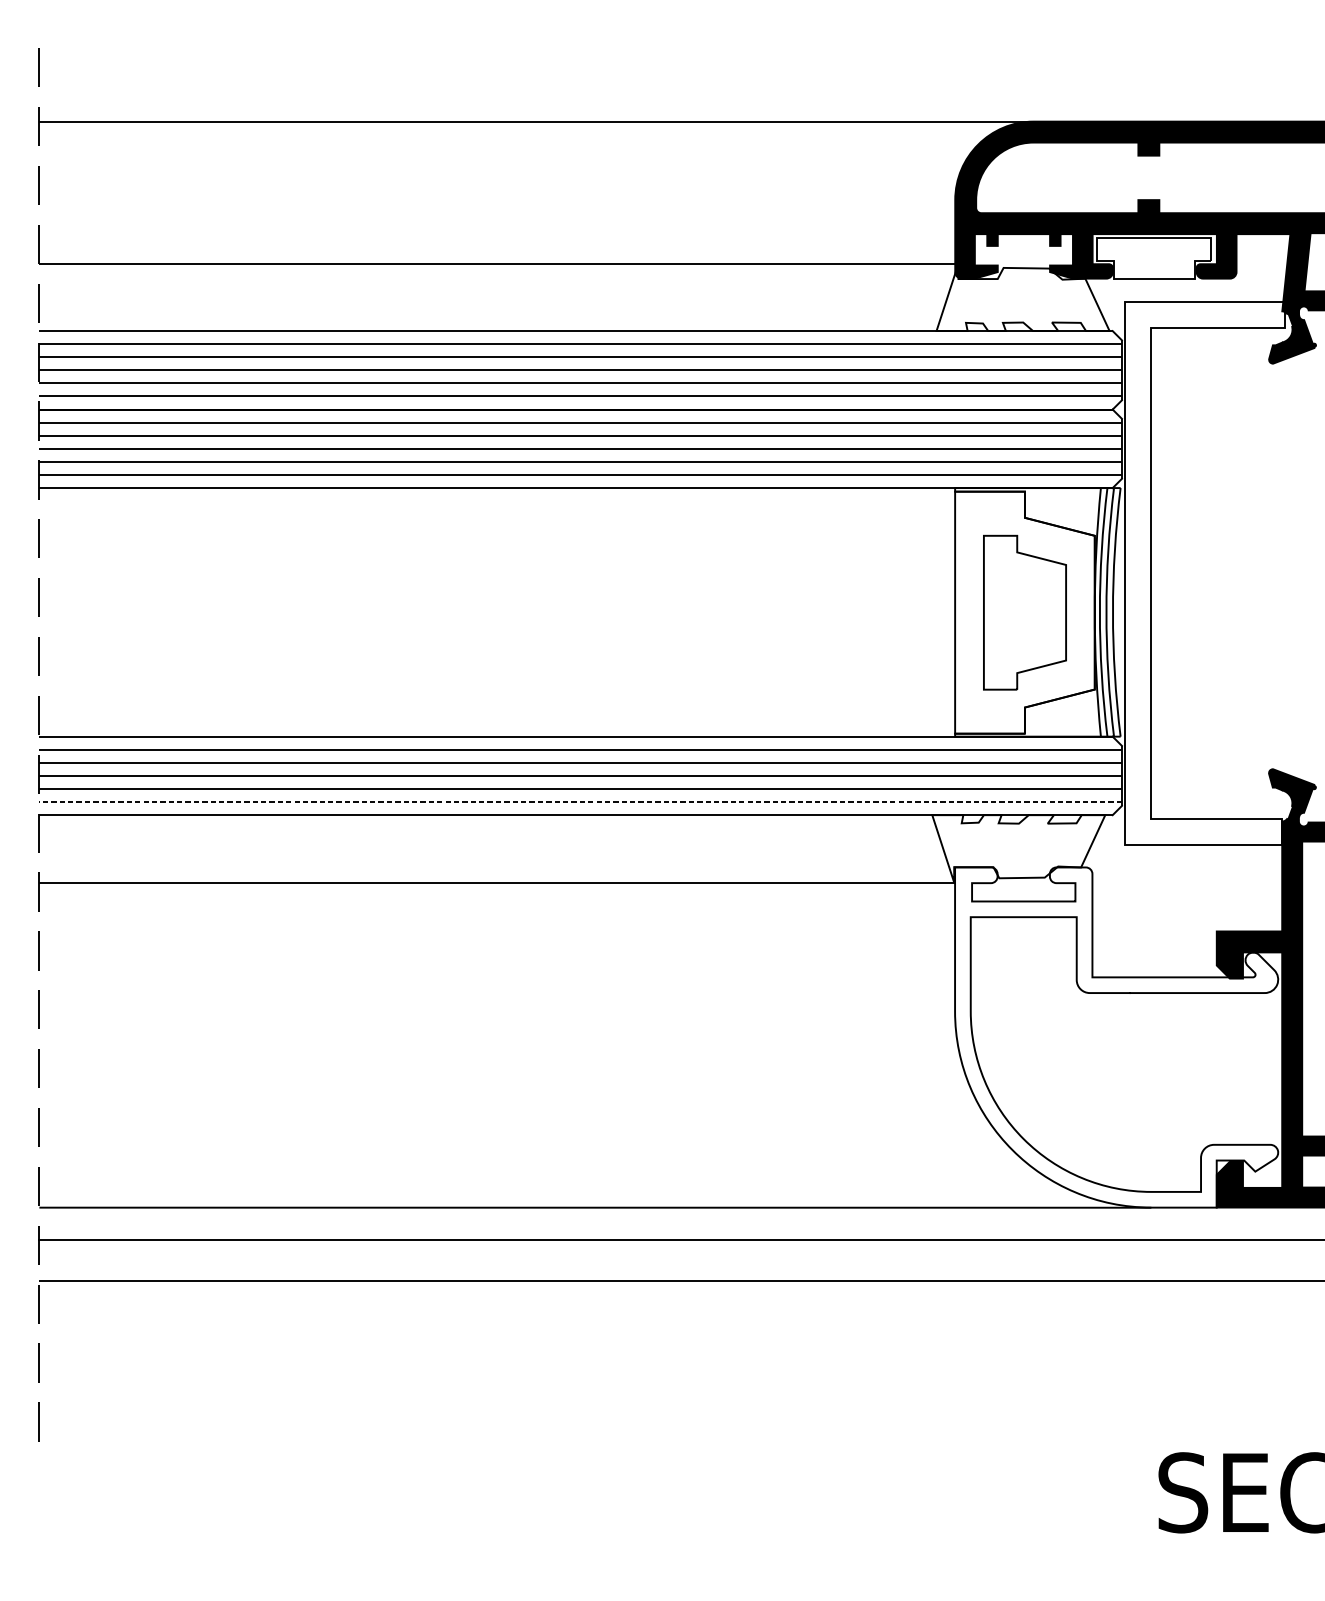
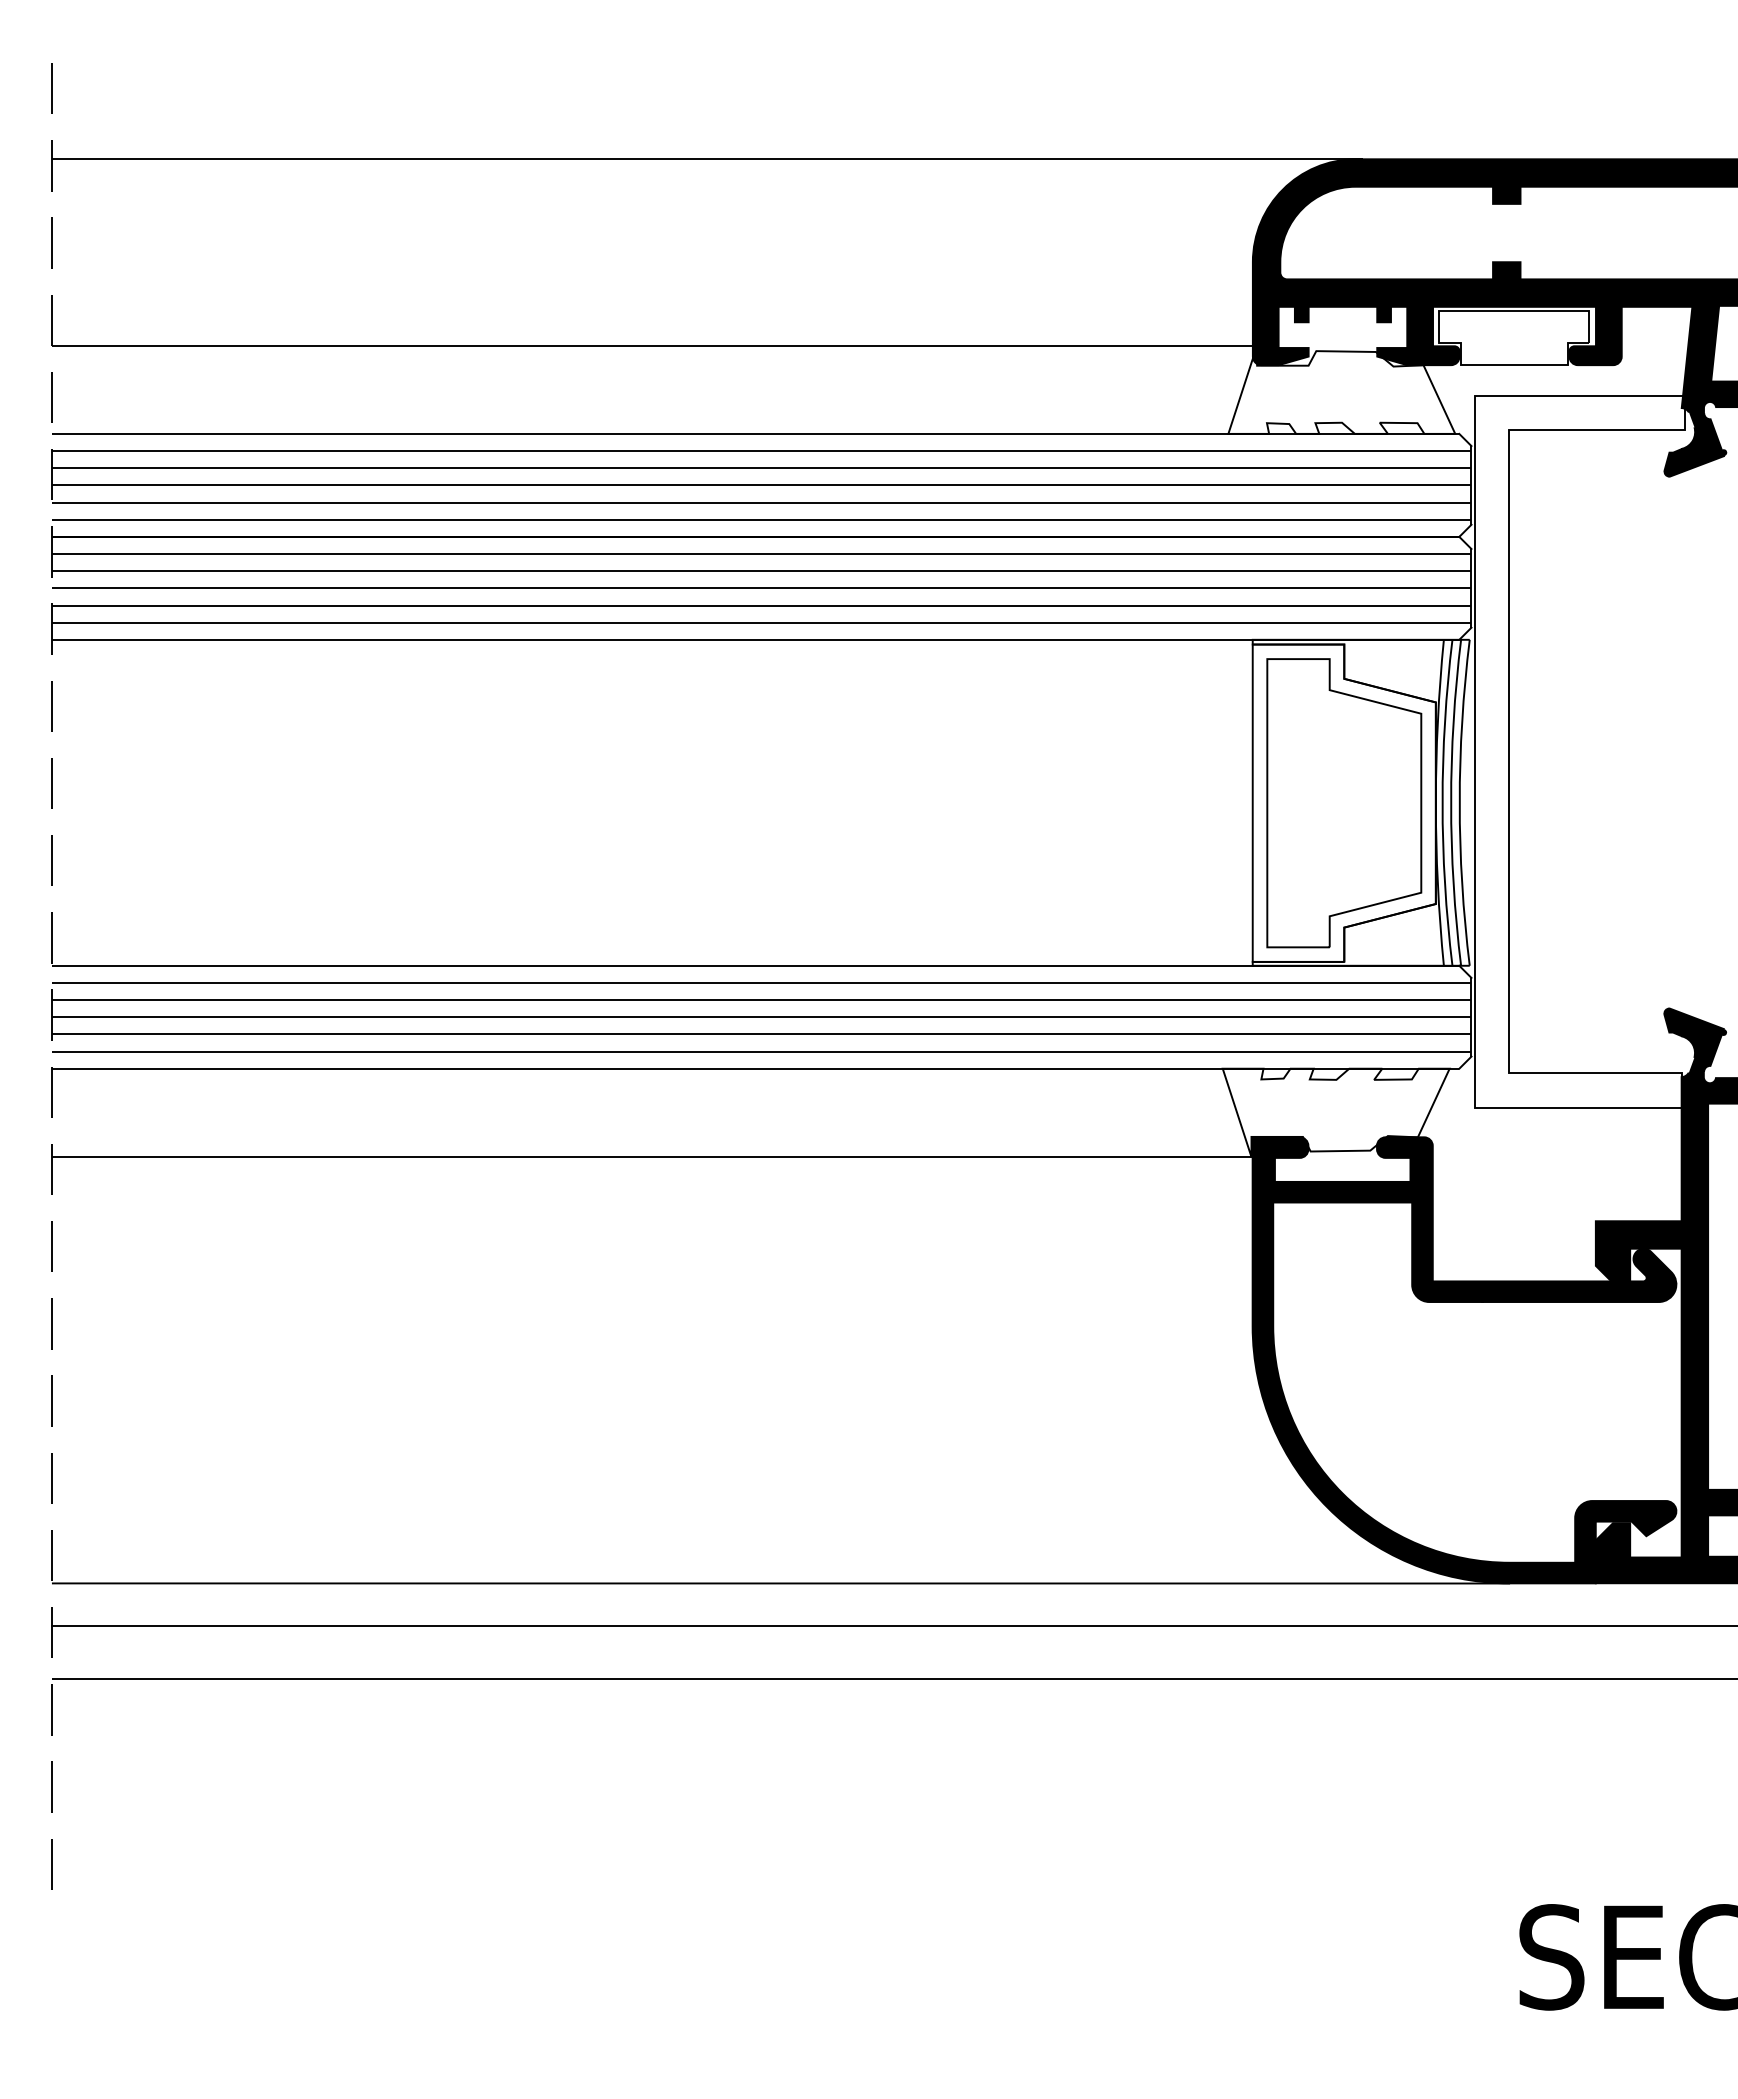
part: (1025, 612) -> (1344, 803), size x1.43
line: (580, 802) -> (761, 1051), dashed -> solid
fill: (1116, 1037) -> (1464, 1360), added

